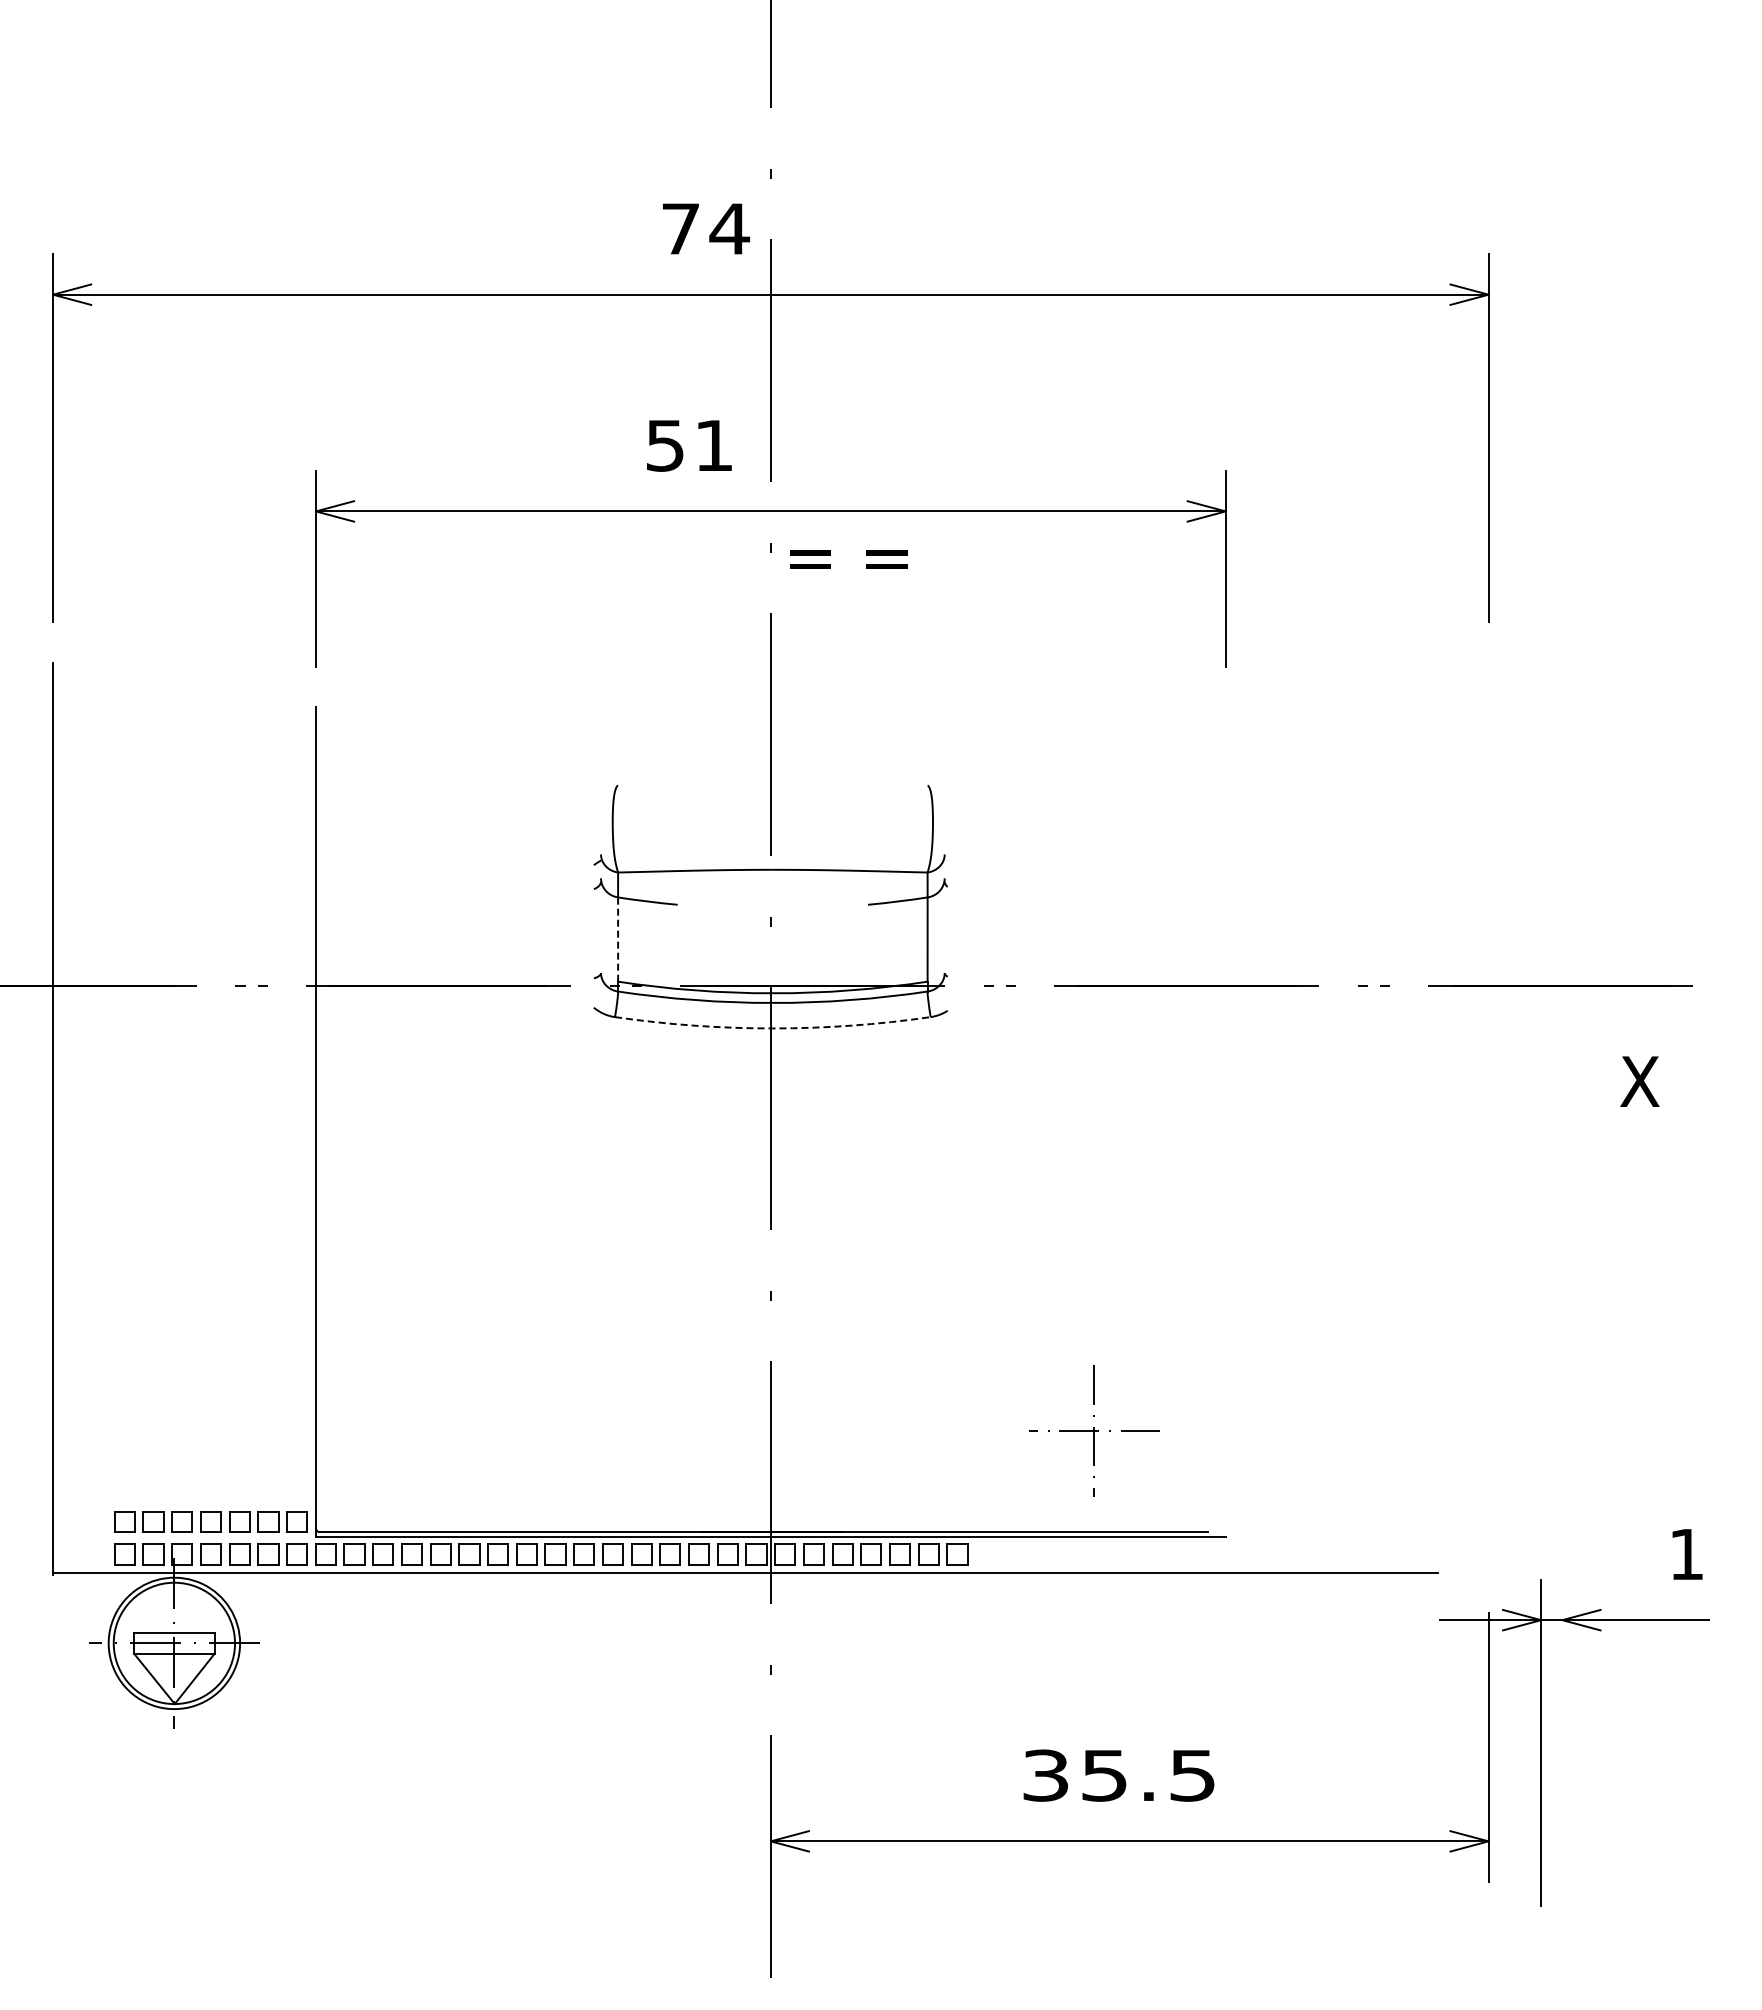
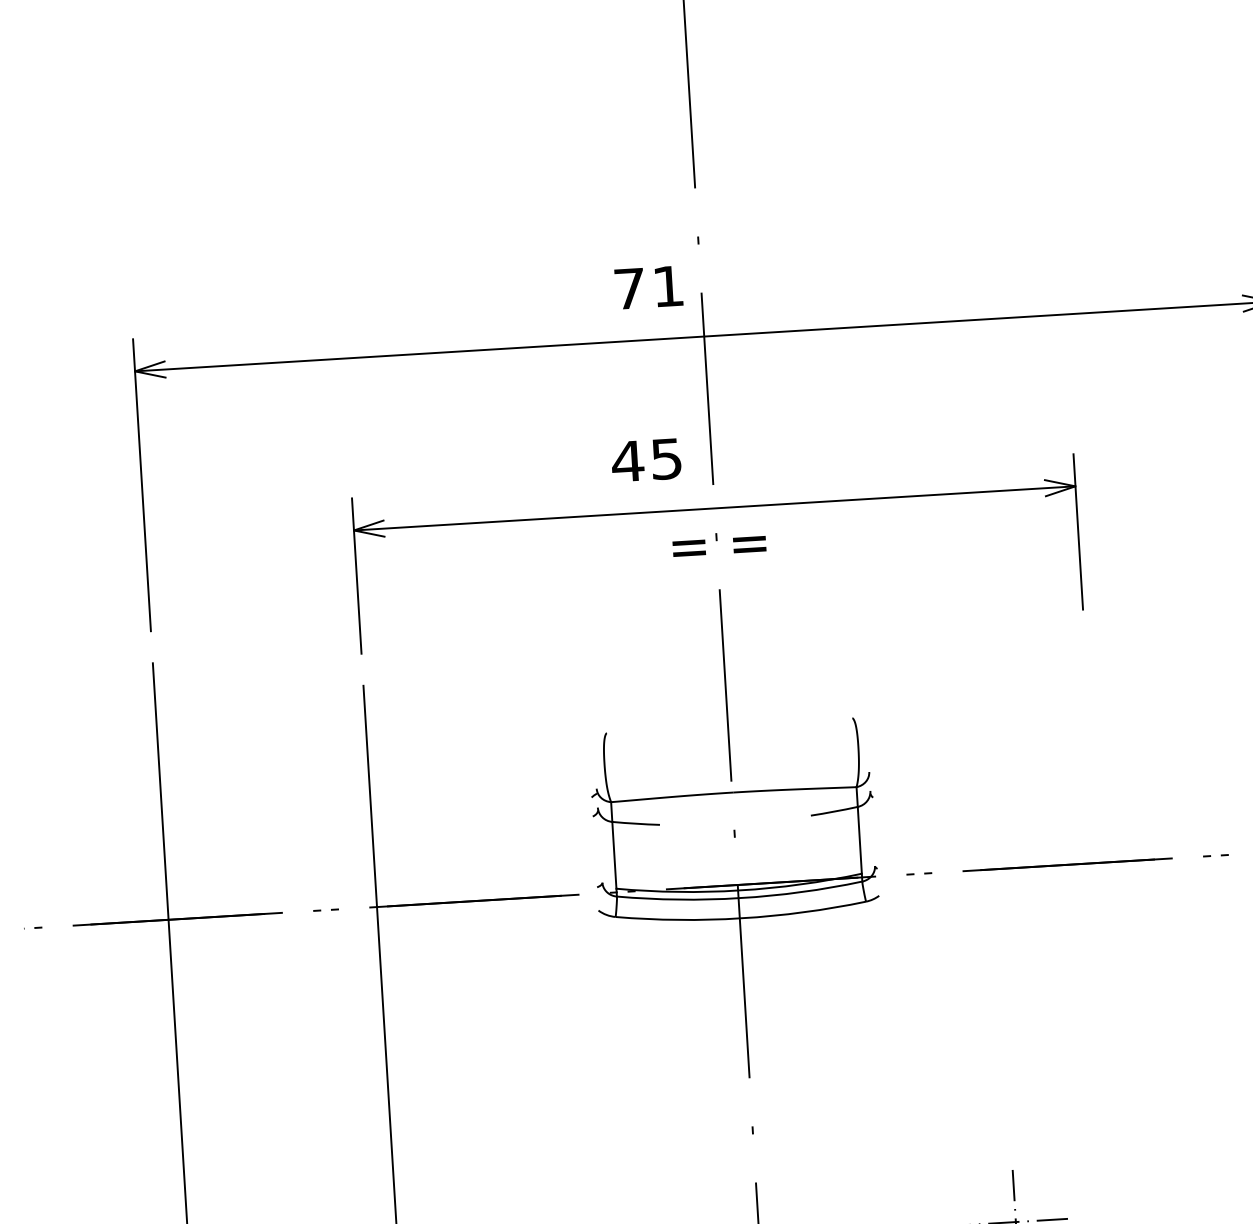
text: (729, 228) -> (668, 286), 74 -> 71
text: (688, 445) -> (646, 460), 51 -> 45
text: (848, 559) -> (719, 546), moved
line: (618, 939) -> (614, 855), dashed -> solid
arc: (772, 1028) -> (741, 918), dashed -> solid

